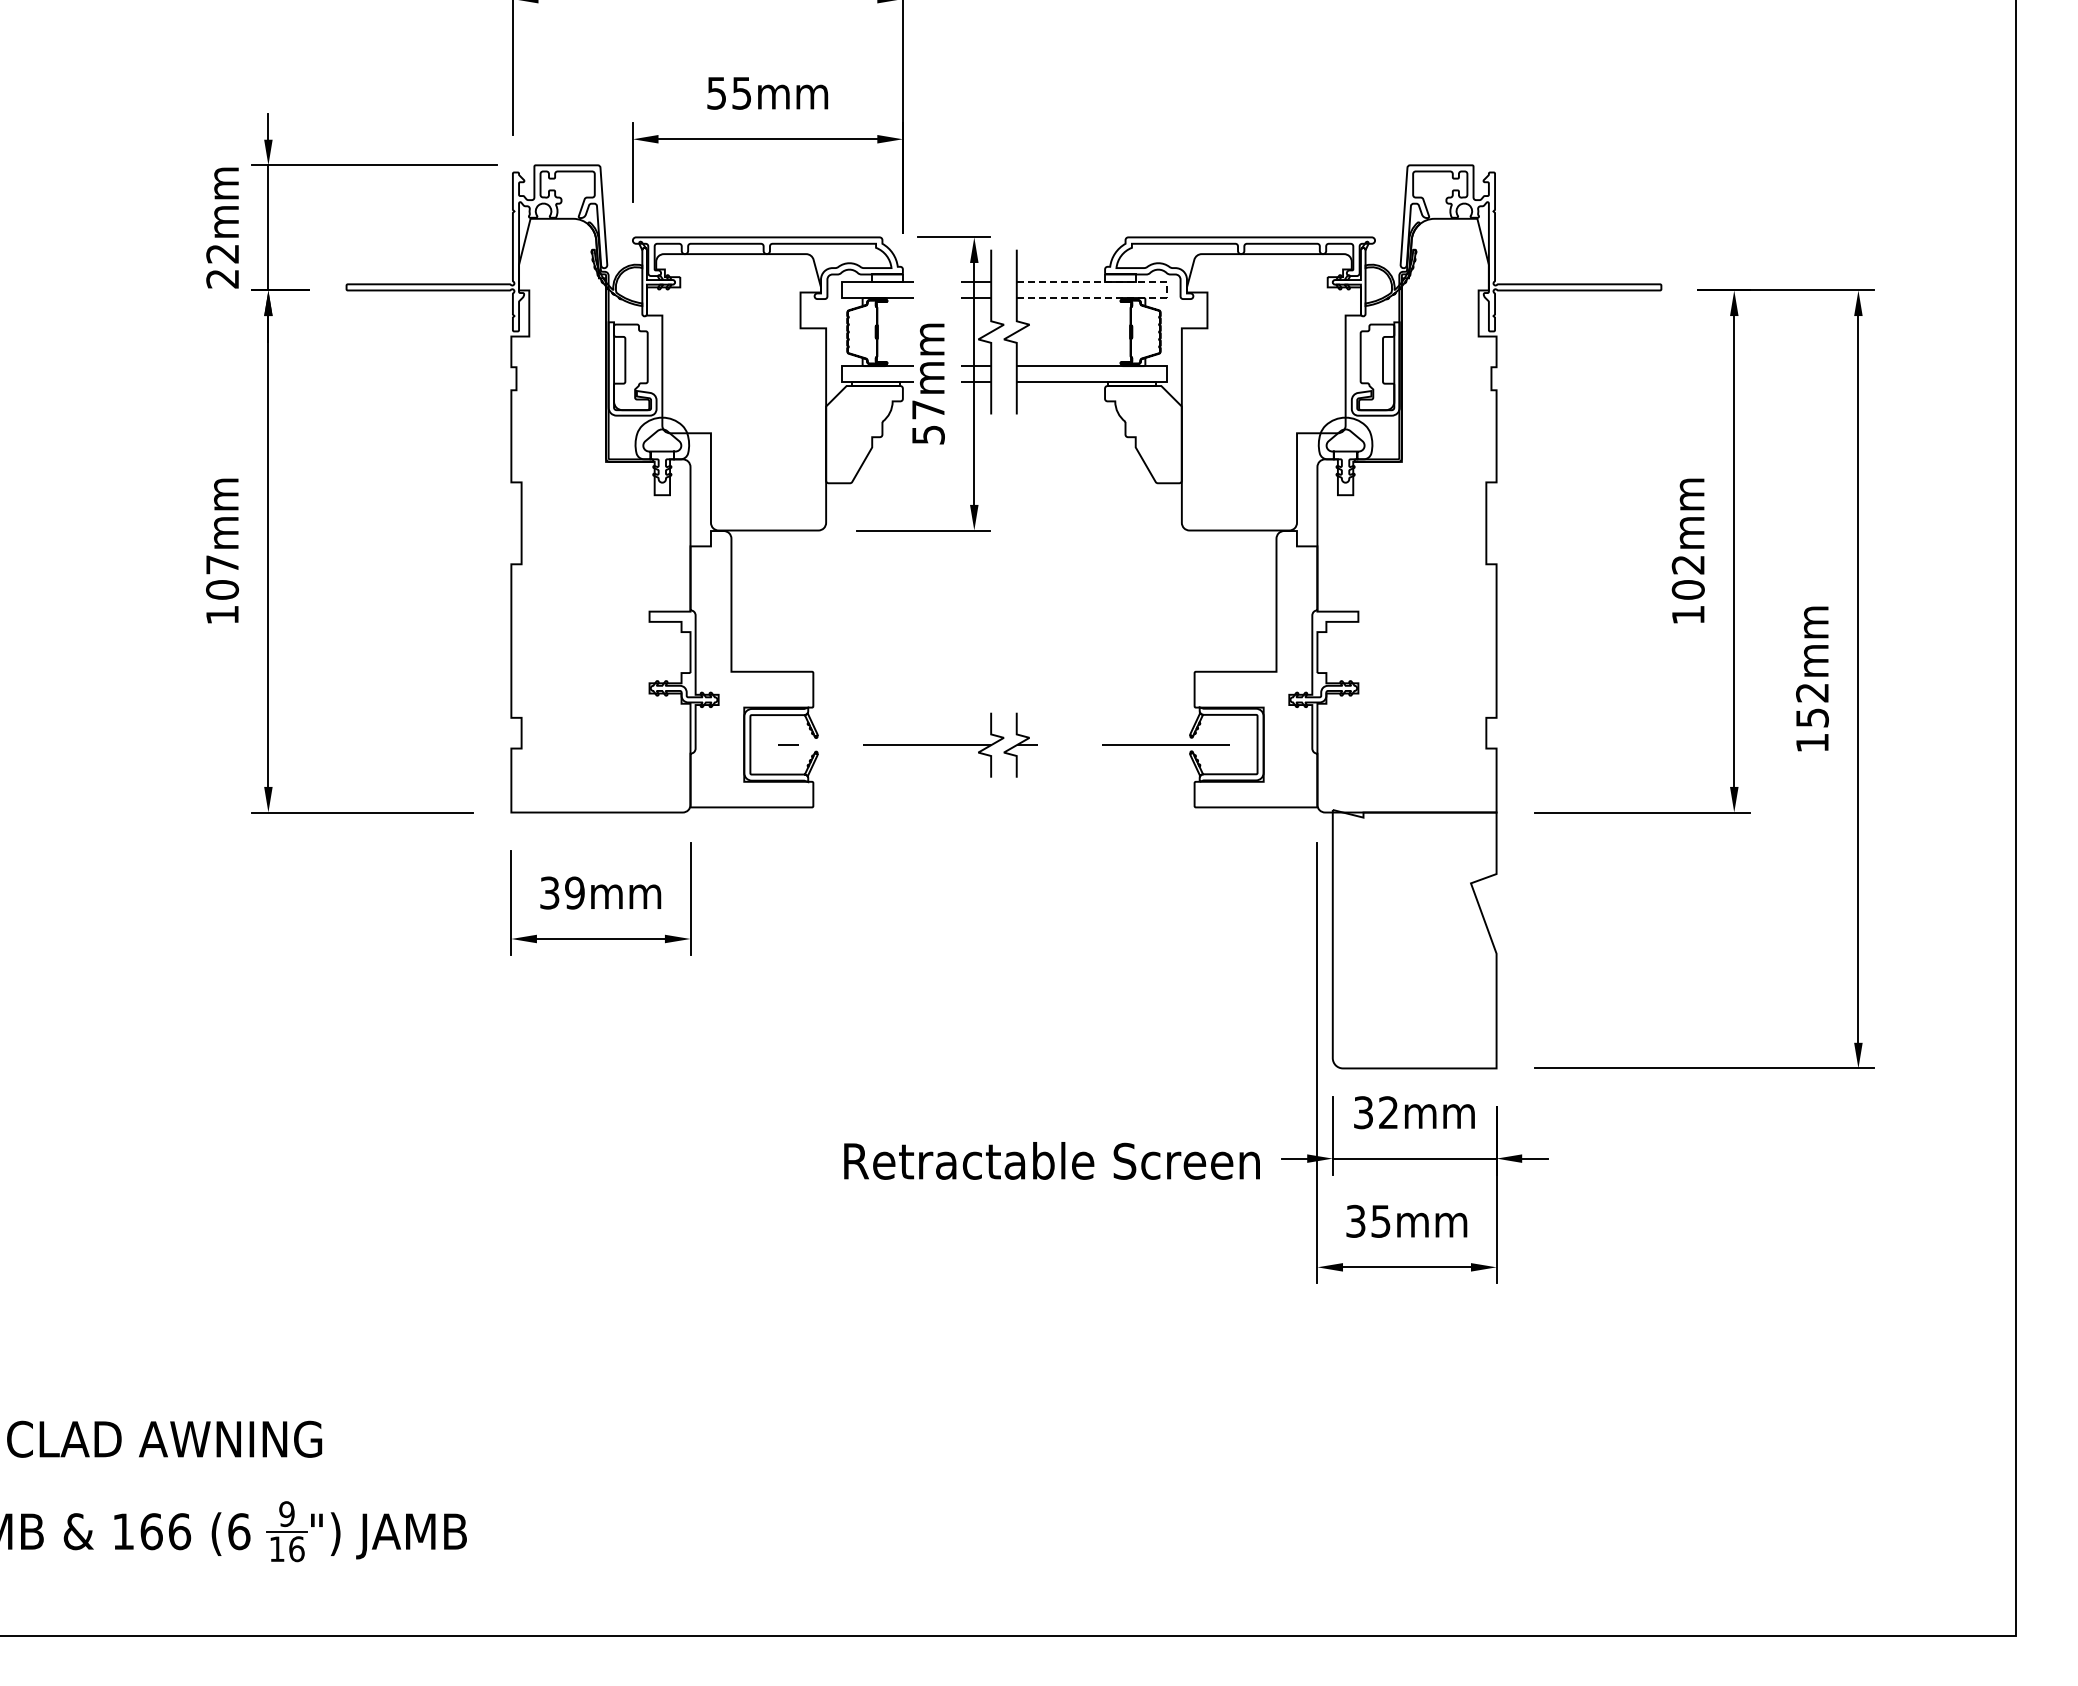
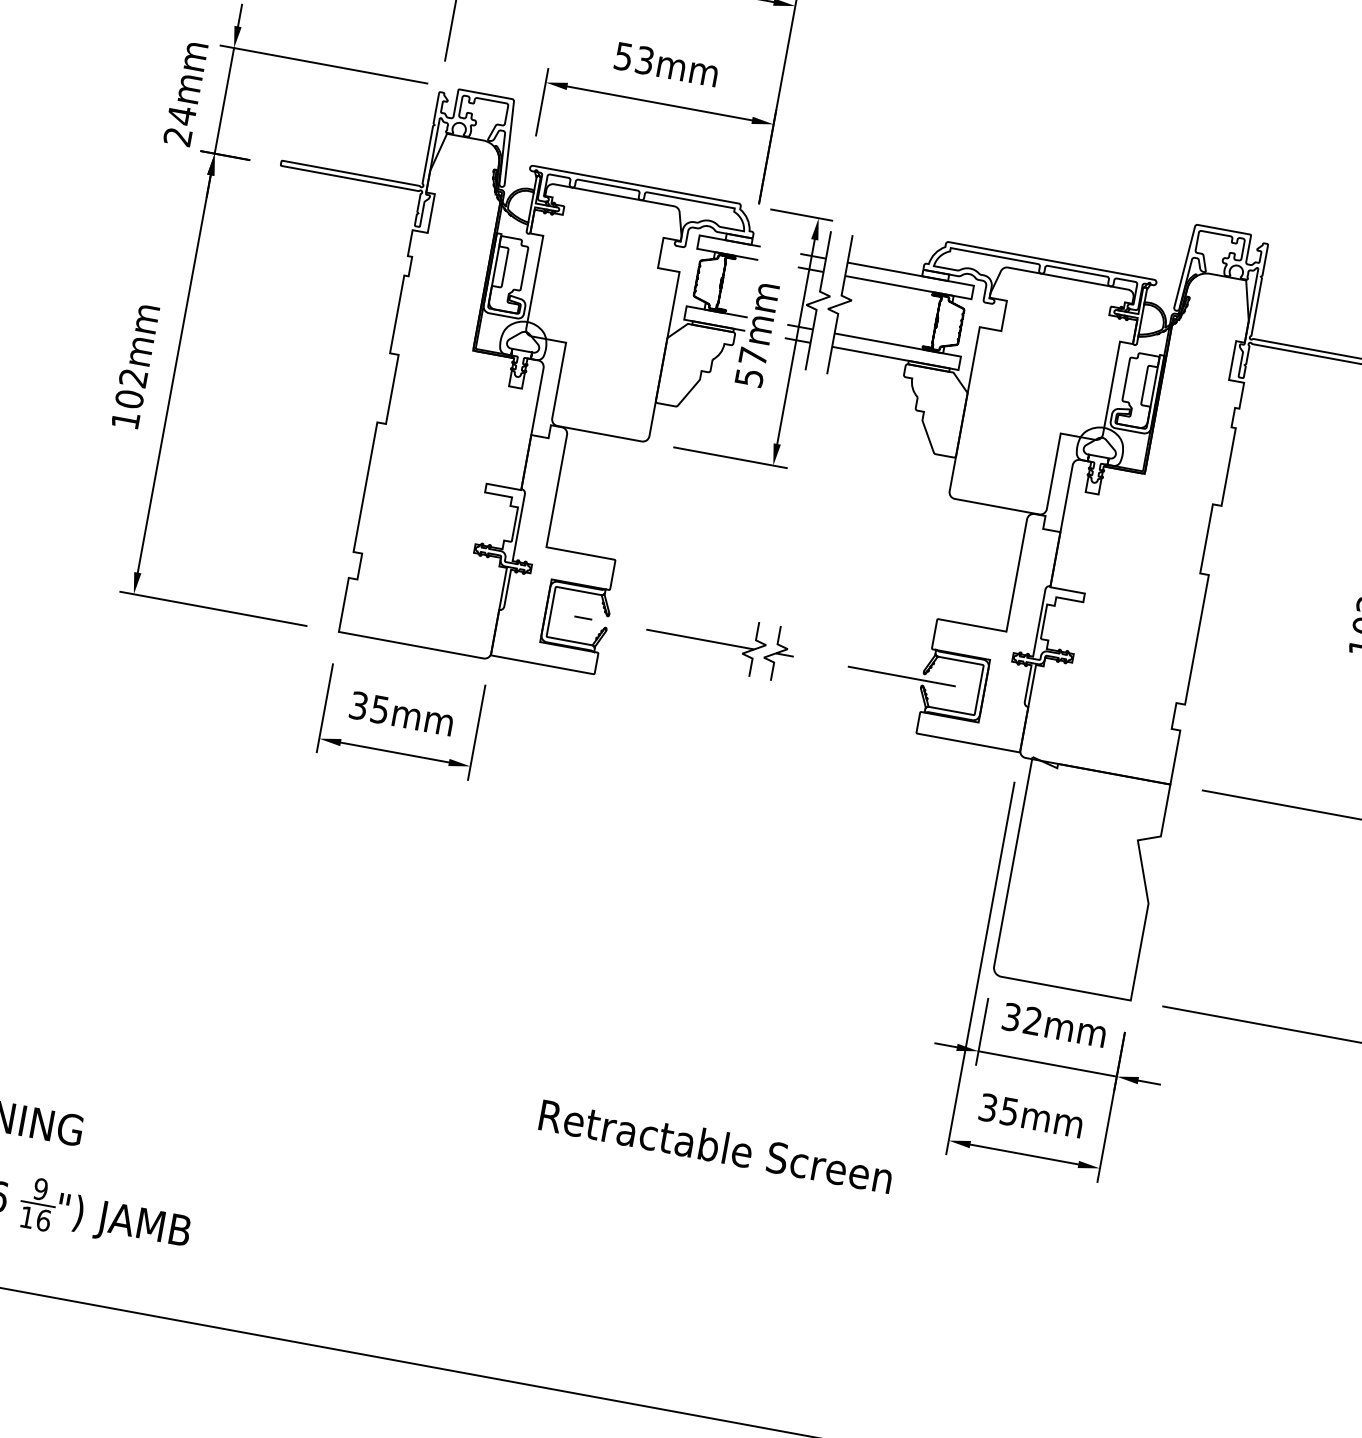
text: (742, 92) -> (645, 60), 55mm -> 53mm
text: (222, 253) -> (181, 115), 22mm -> 24mm
line: (1166, 290) -> (972, 292), dashed -> solid
text: (222, 564) -> (133, 377), 107mm -> 102mm
text: (574, 892) -> (379, 709), 39mm -> 35mm
text: (1051, 1160) -> (715, 1146), moved

